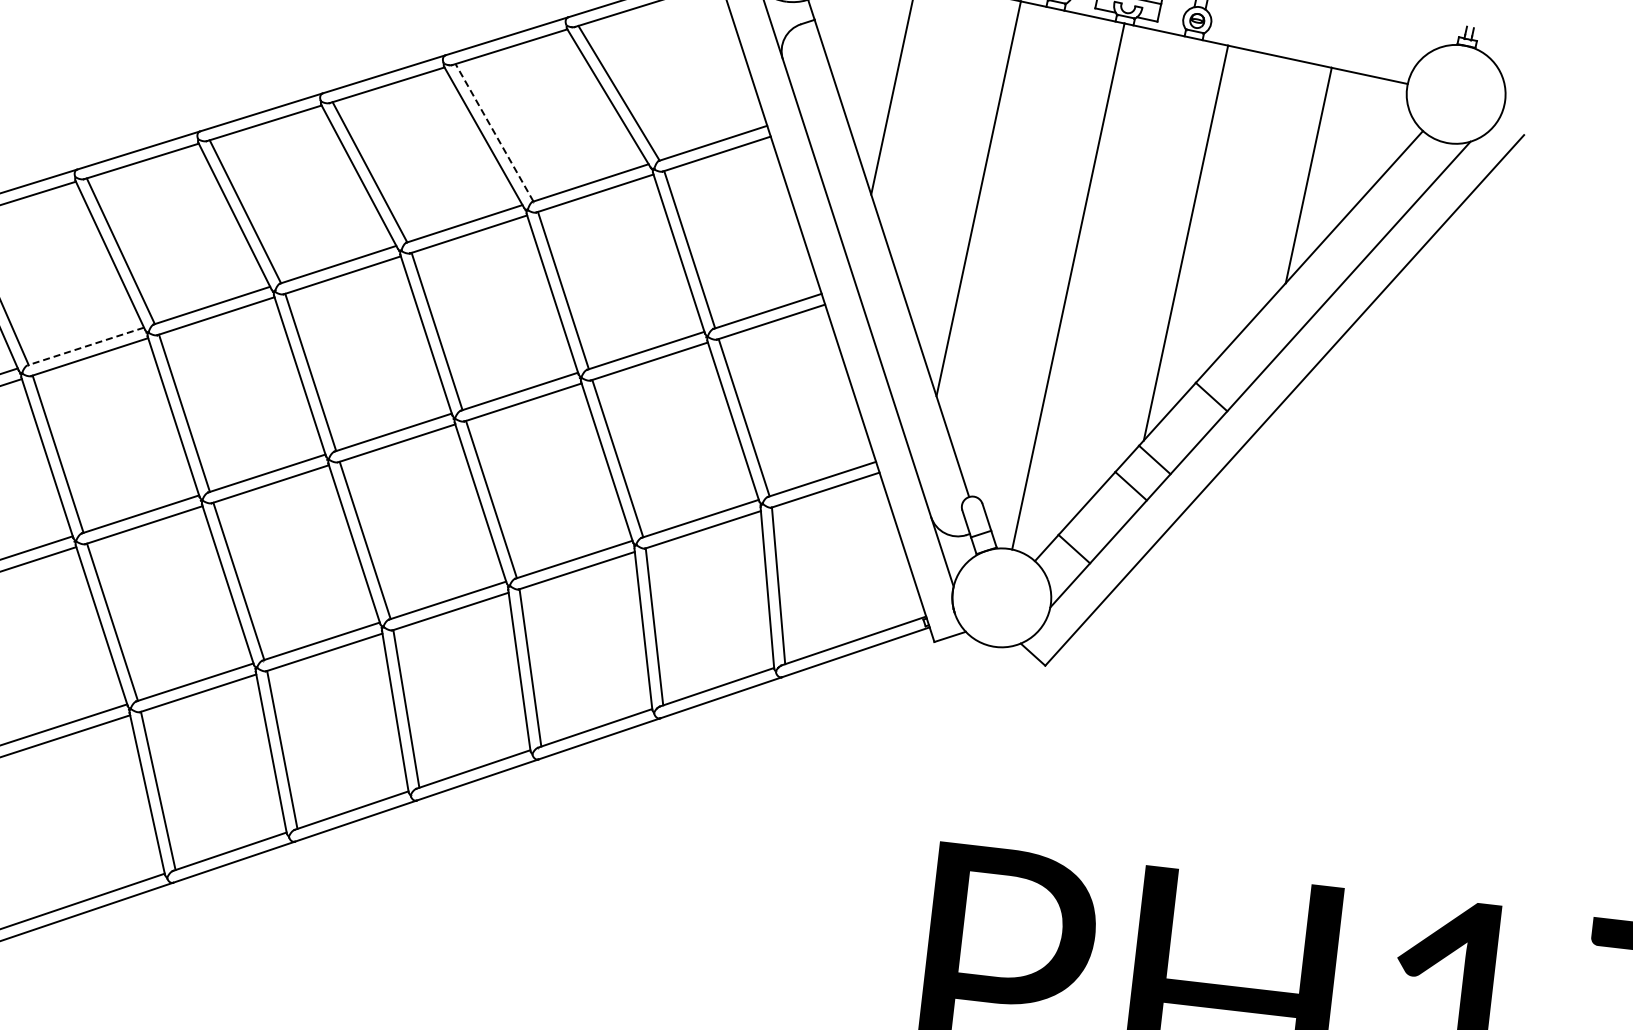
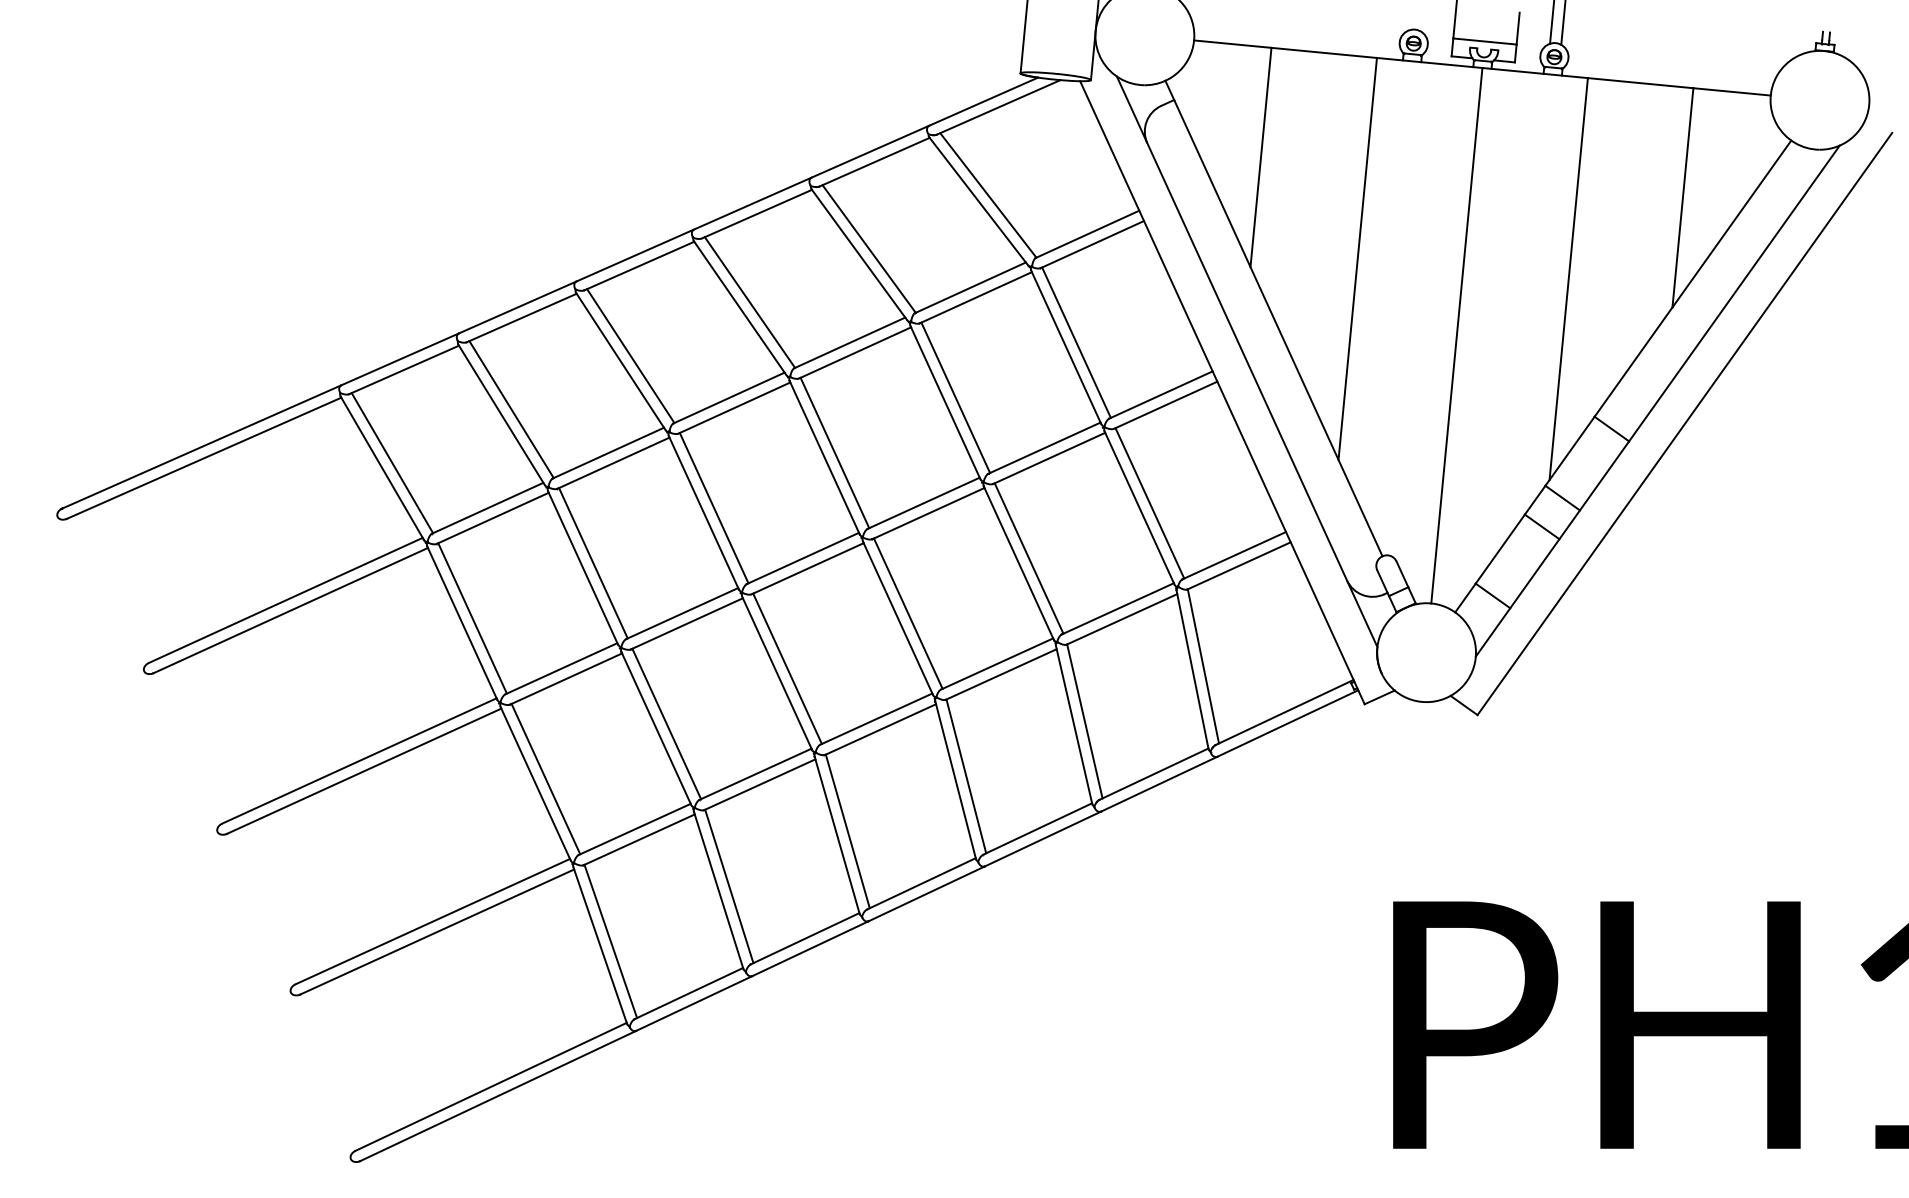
line: (494, 133) -> (869, 249), dashed -> solid
line: (85, 346) -> (487, 508), dashed -> solid

